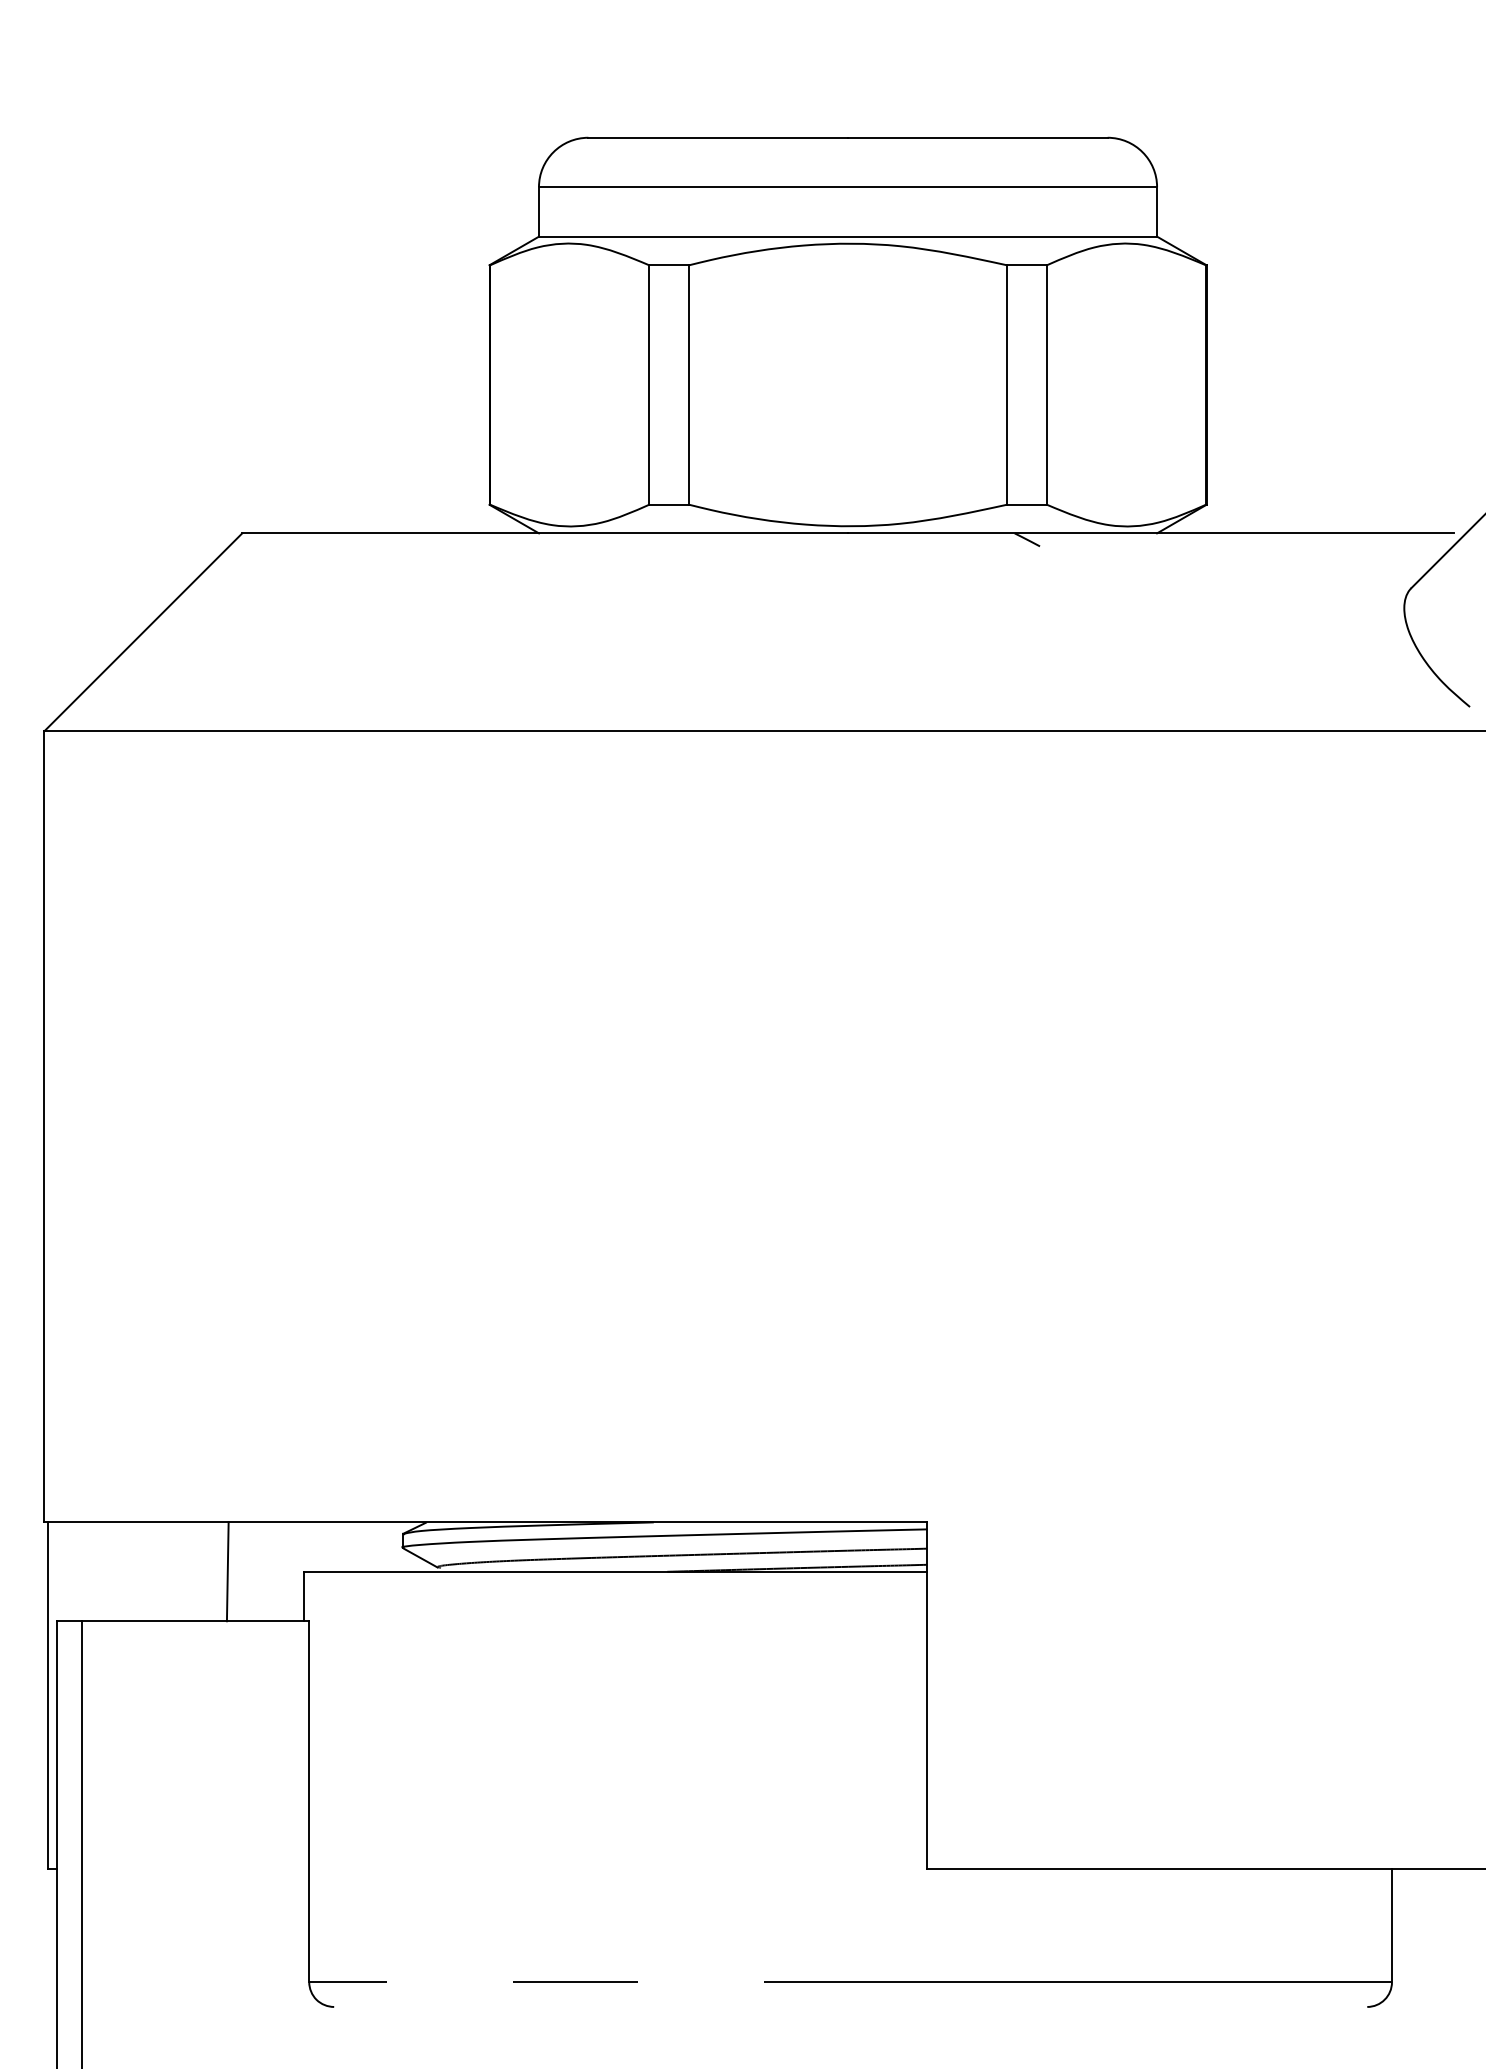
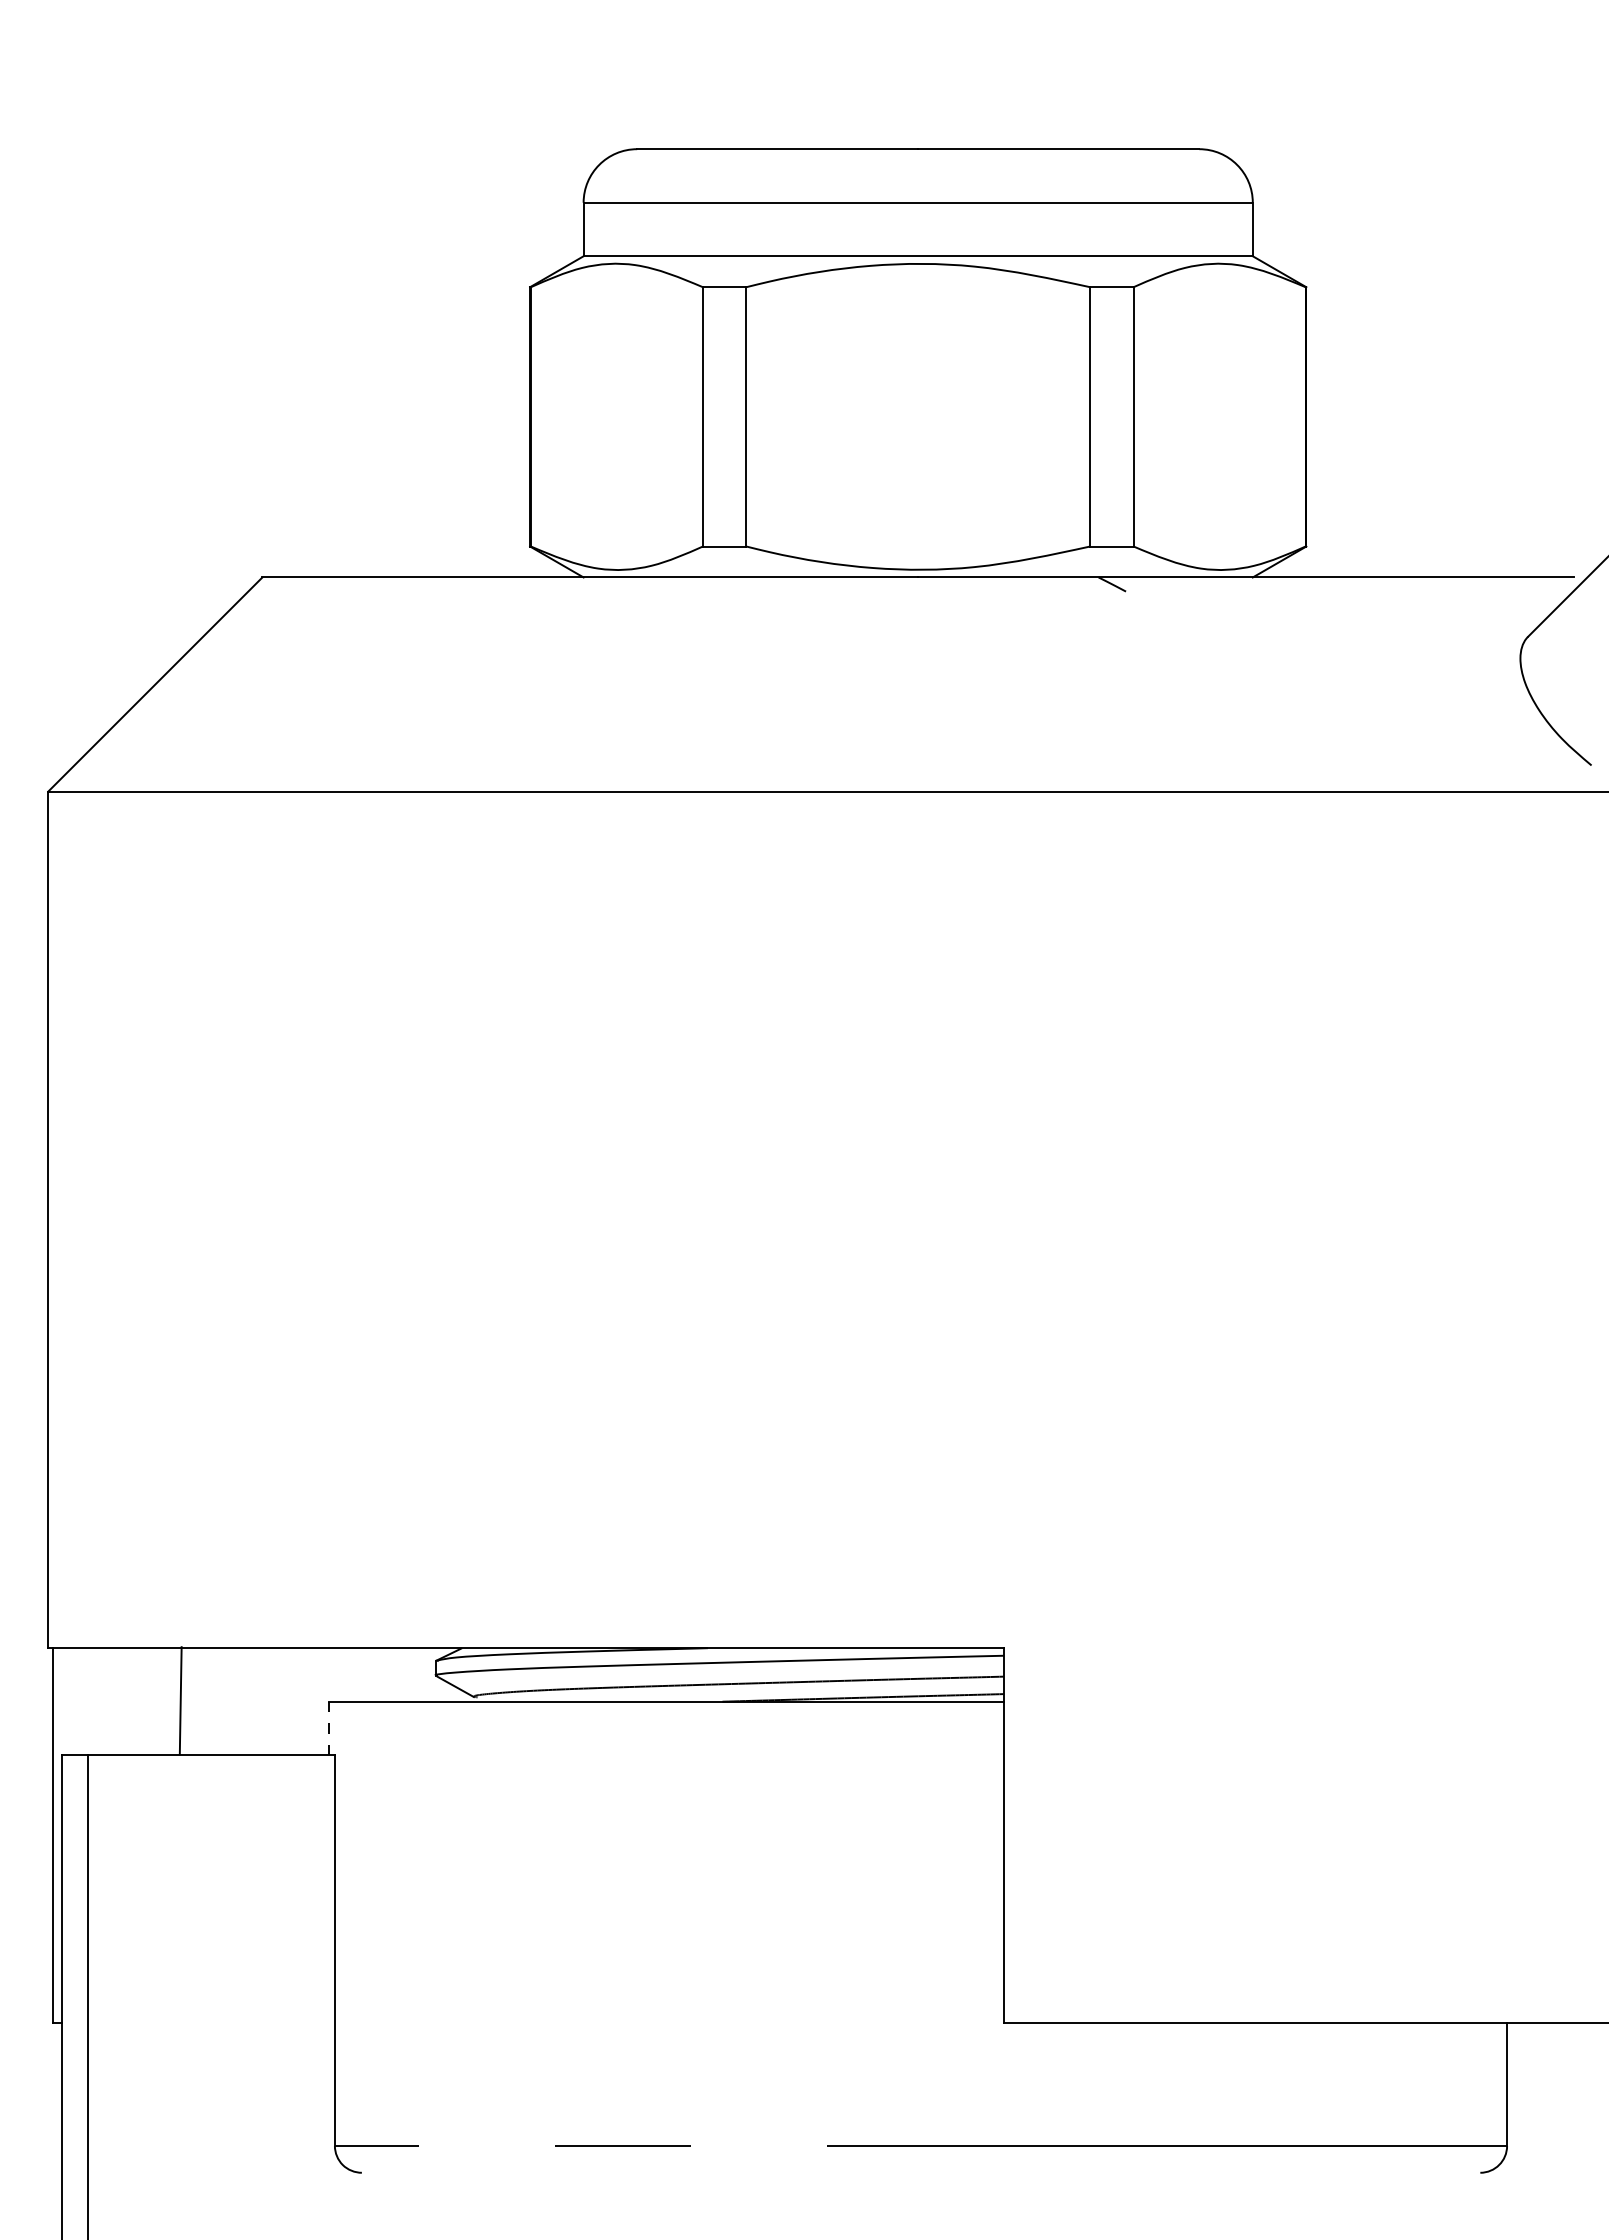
line: (227, 1571) -> (180, 1700), moved
line: (304, 1596) -> (329, 1728), solid -> dashed

